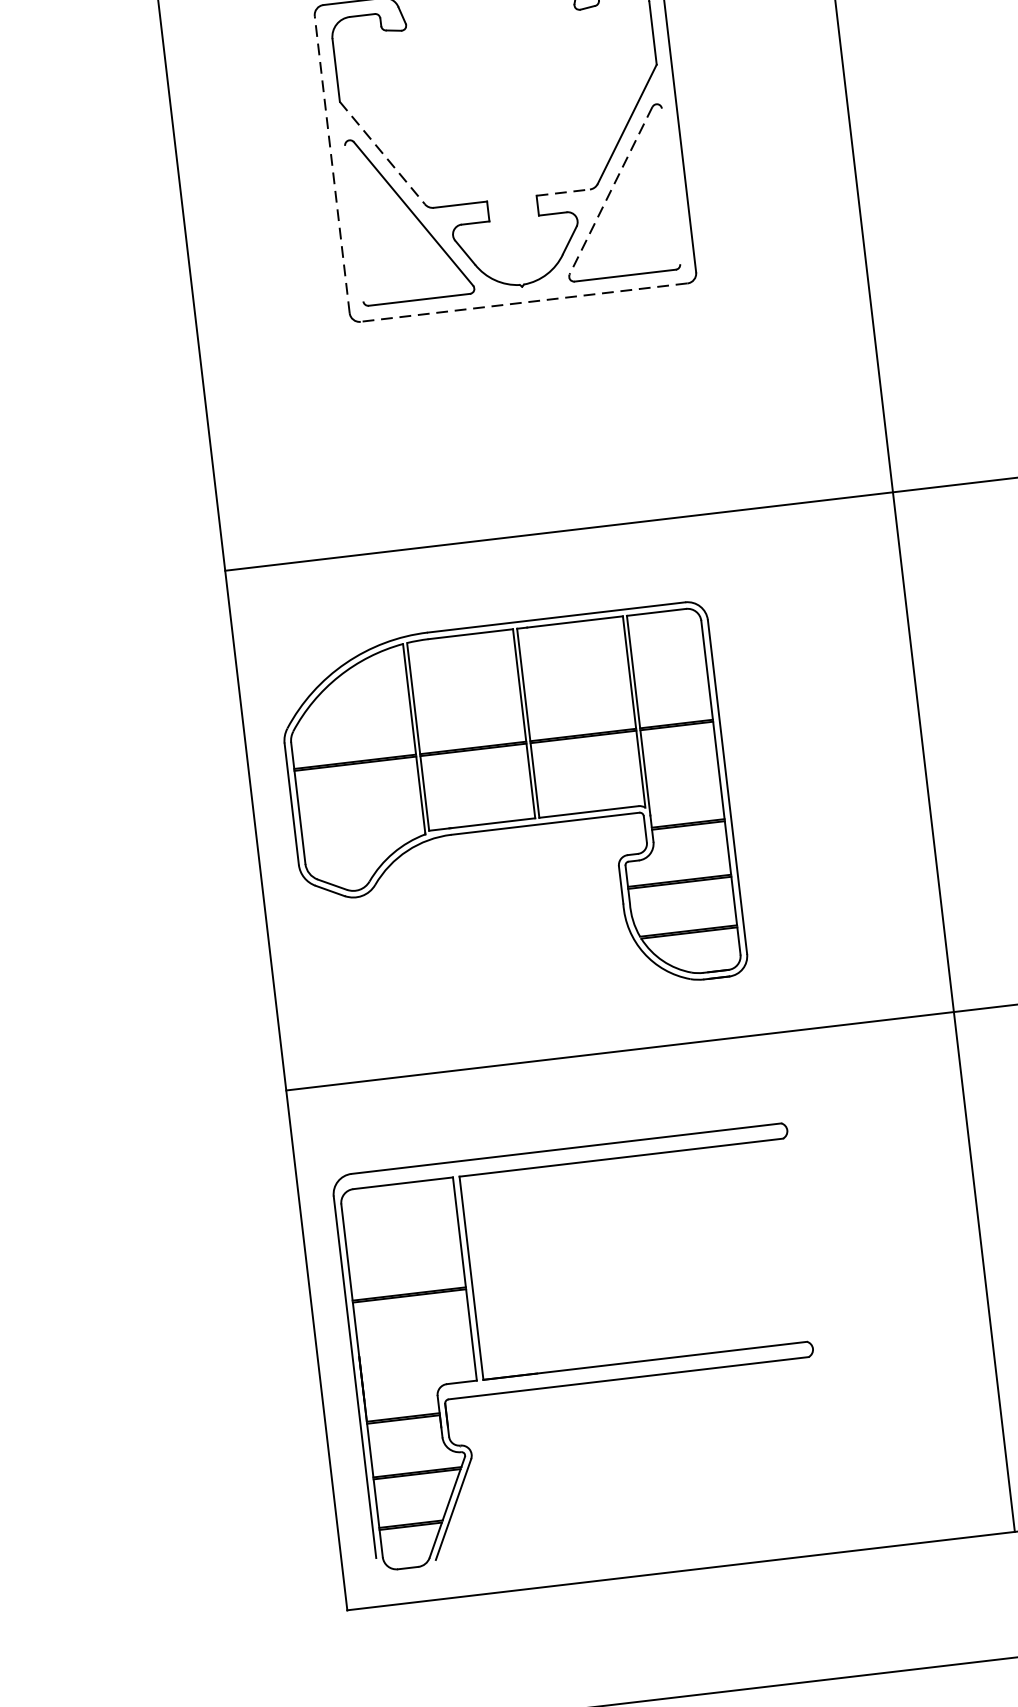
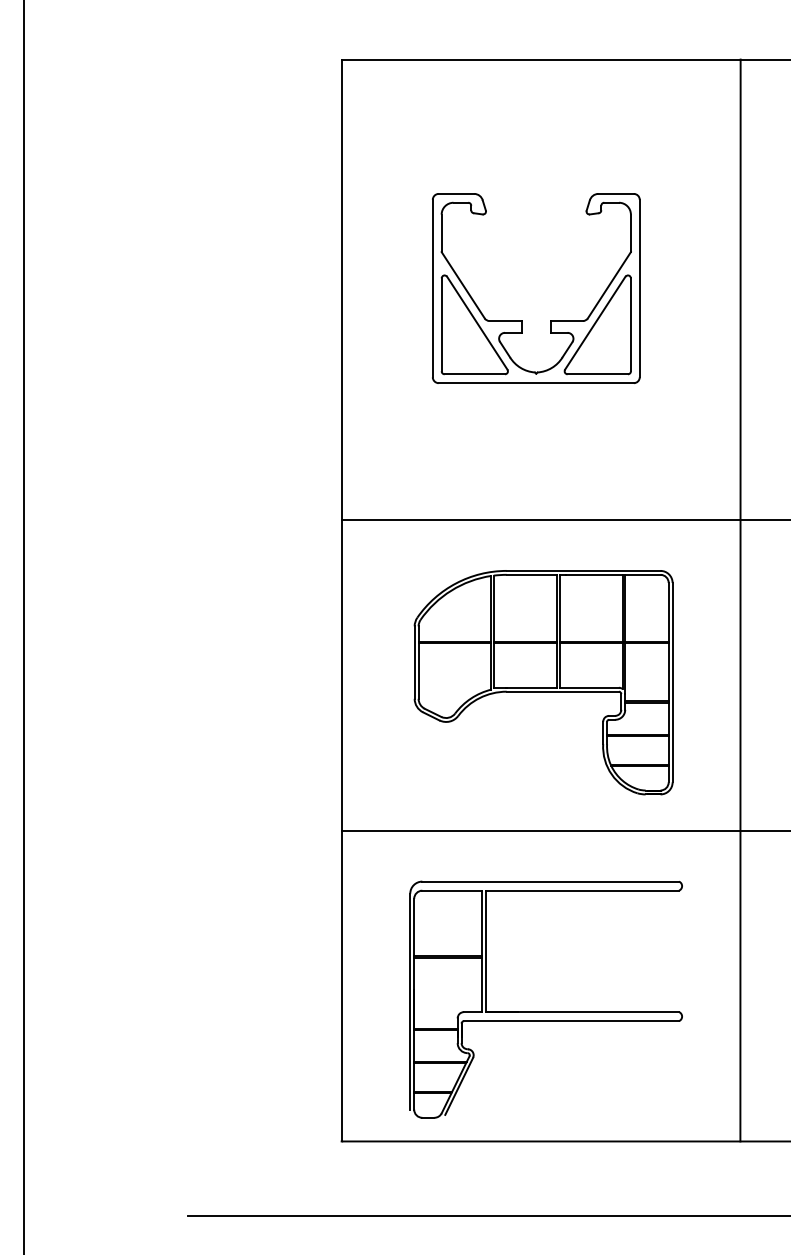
line: (383, 153) -> (463, 285), dashed -> solid
line: (331, 164) -> (432, 288), dashed -> solid
line: (670, 185) -> (630, 324), added
line: (611, 191) -> (595, 323), dashed -> solid
line: (564, 193) -> (567, 321), dashed -> solid
line: (353, 223) -> (441, 324), added
line: (524, 303) -> (536, 383), dashed -> solid
part: (511, 812) -> (543, 682), moved
part: (583, 1367) -> (545, 1011), moved

